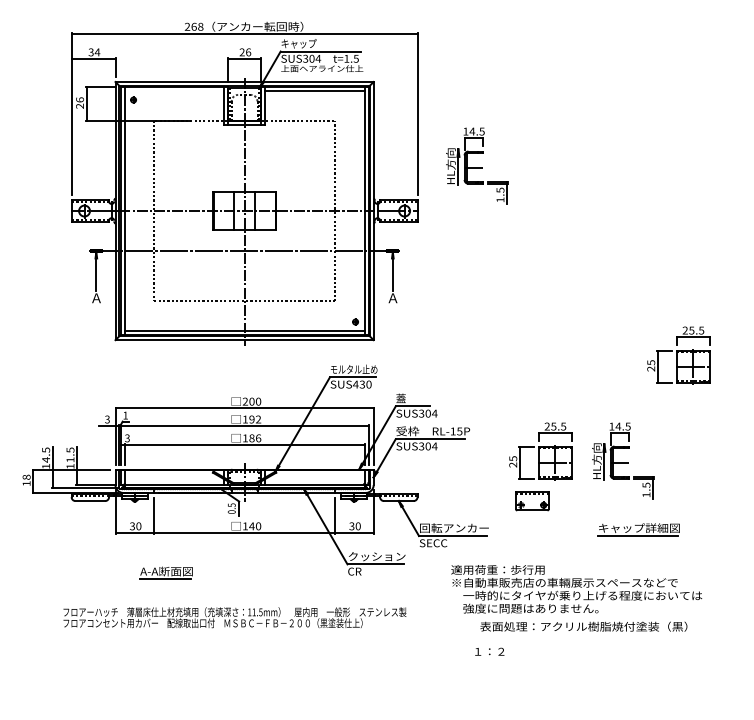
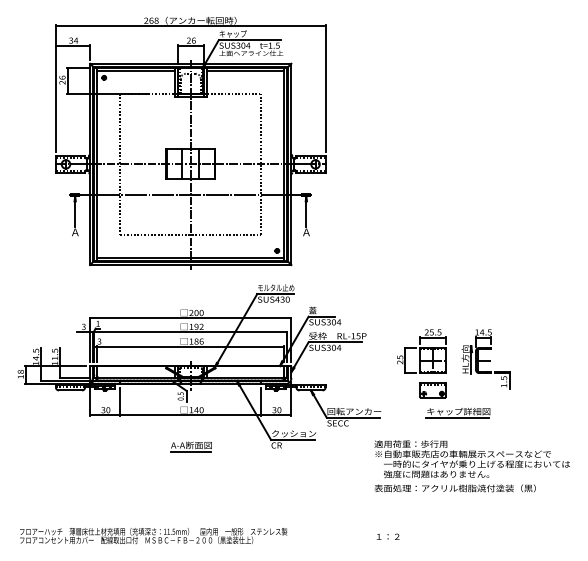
line: (173, 91) -> (135, 71), added
part: (477, 165) -> (372, 128), removed
part: (678, 355) -> (529, 276), removed
part: (532, 501) -> (433, 390), moved
part: (638, 529) -> (458, 412), moved
part: (165, 572) -> (190, 446), moved
text: (576, 589) -> (472, 459), moved
text: (234, 617) -> (153, 535), moved
text: (489, 651) -> (387, 536), moved

